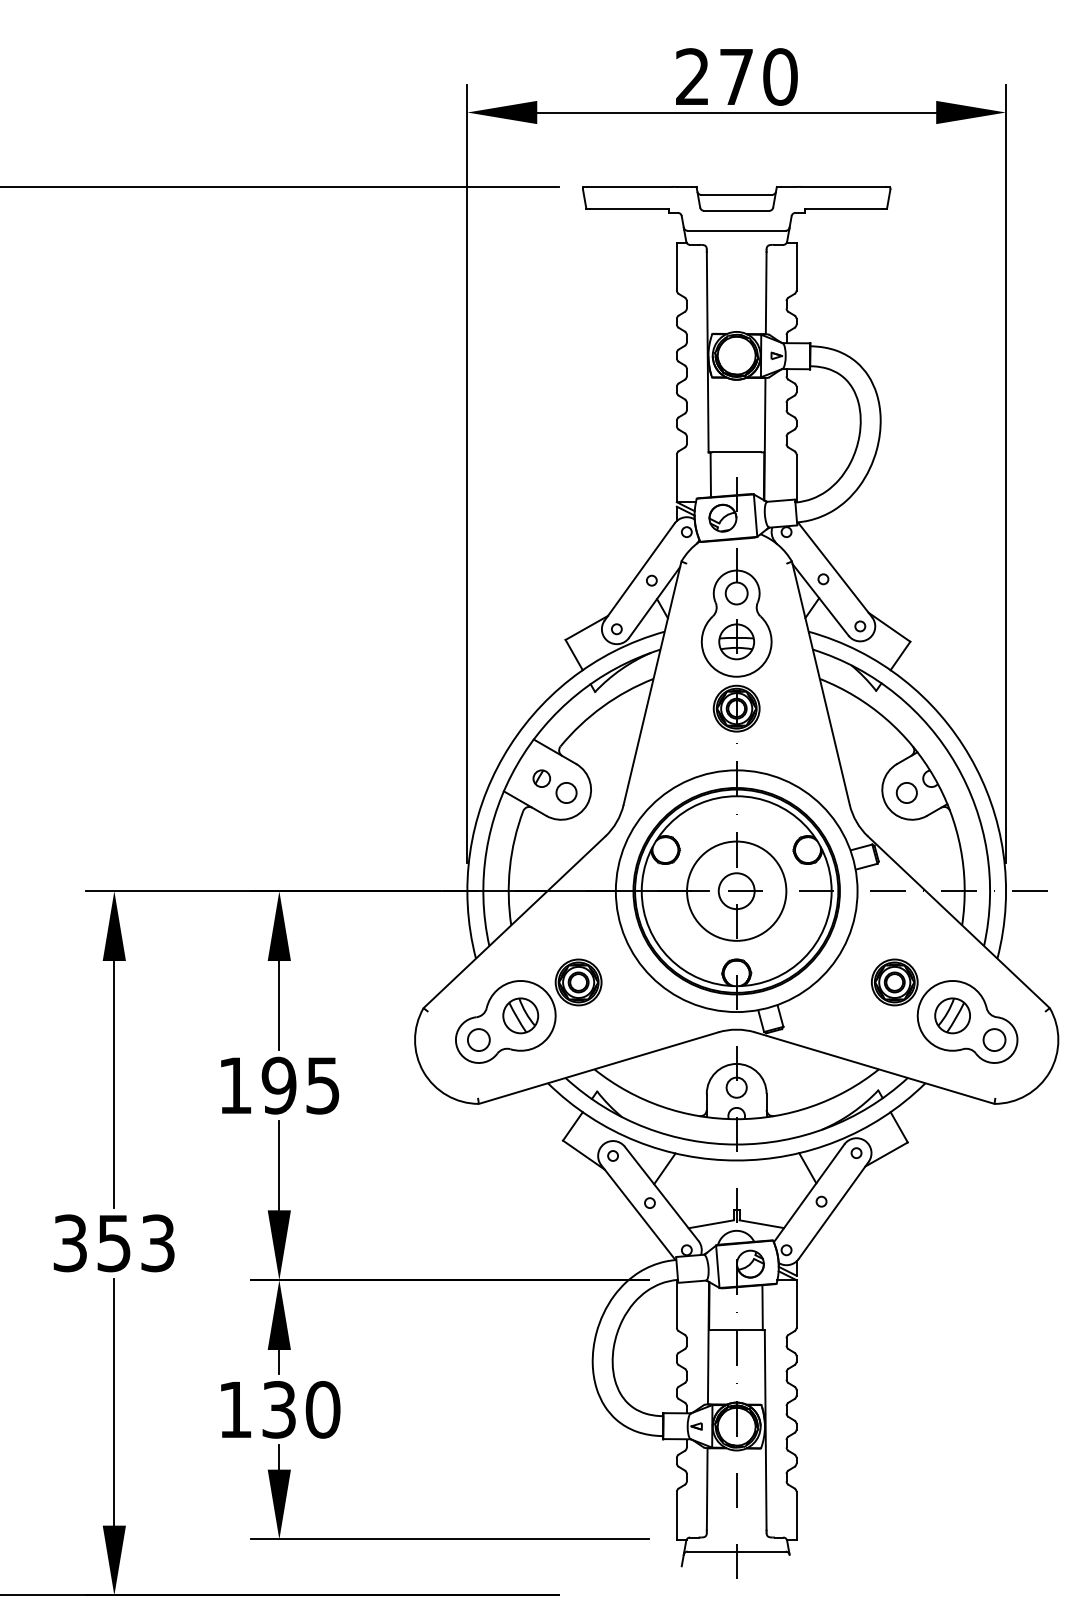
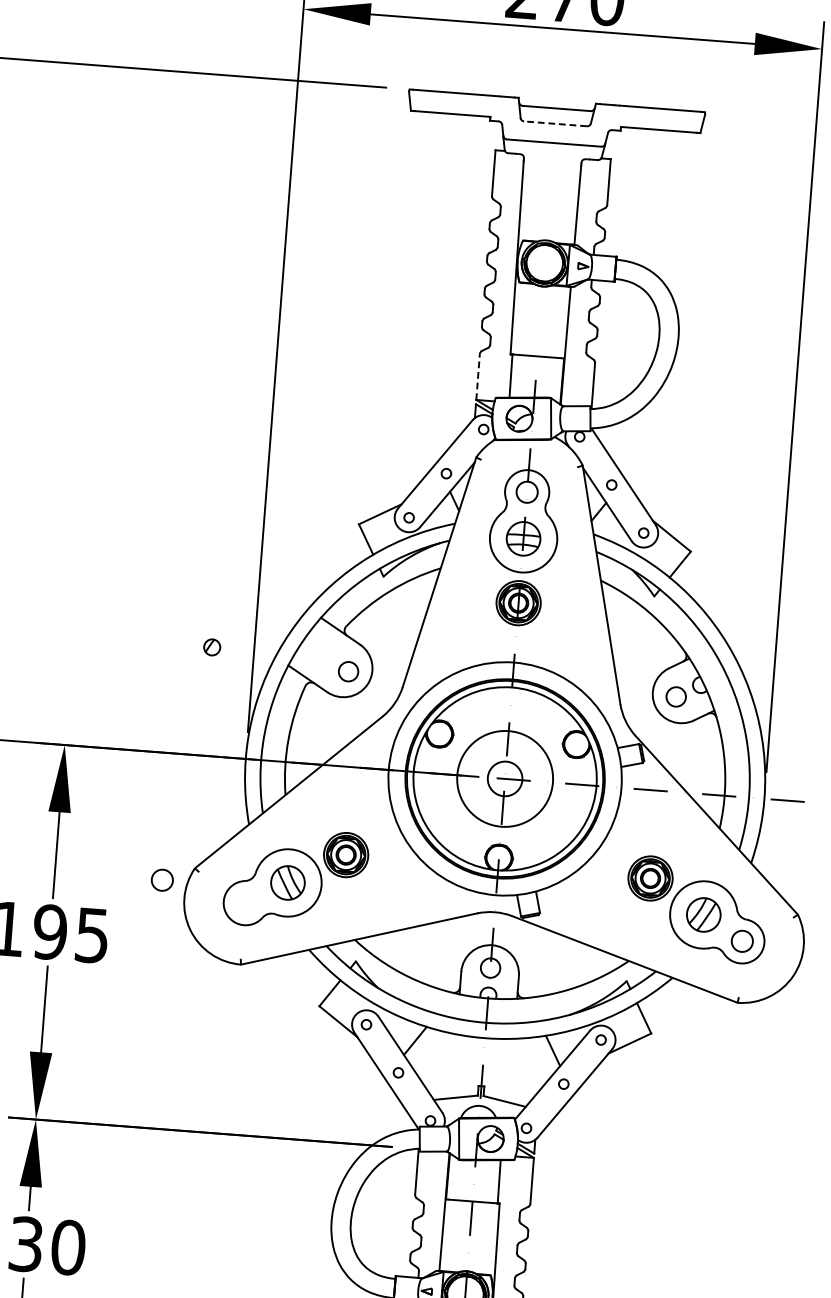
line: (736, 210) -> (555, 123), solid -> dashed
line: (676, 478) -> (477, 377), solid -> dashed
part: (541, 778) -> (211, 647), moved
circle: (478, 1039) -> (162, 879), moved

